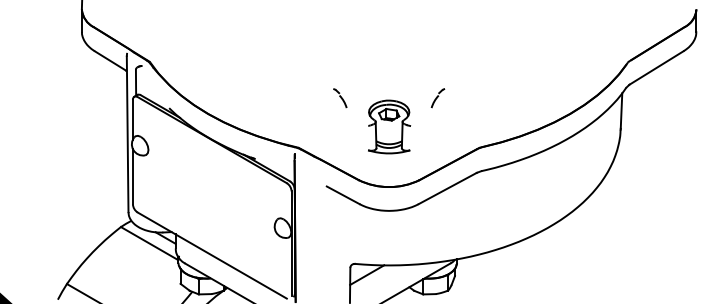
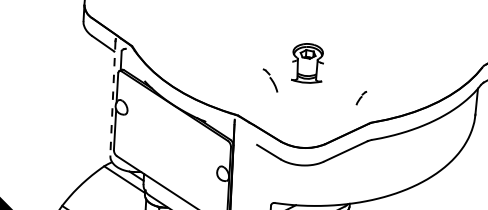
part: (340, 98) -> (270, 80), size x1.6
part: (437, 98) -> (361, 98), moved
part: (389, 126) -> (307, 63), moved
line: (127, 134) -> (112, 98), solid -> dashed

